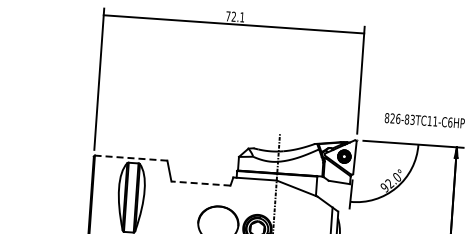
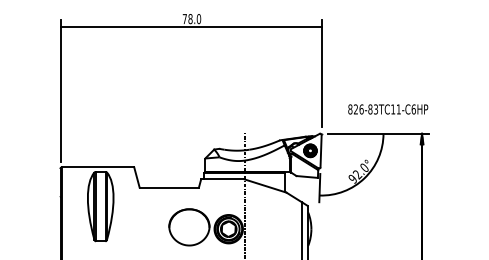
text: (237, 17) -> (194, 19), 72.1 -> 78.0
line: (130, 158) -> (97, 167), dashed -> solid
line: (201, 183) -> (169, 187), dashed -> solid

